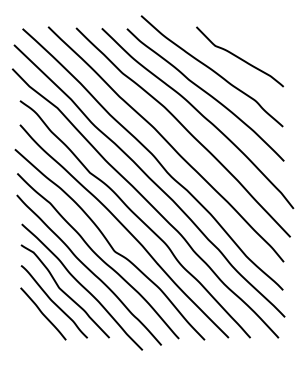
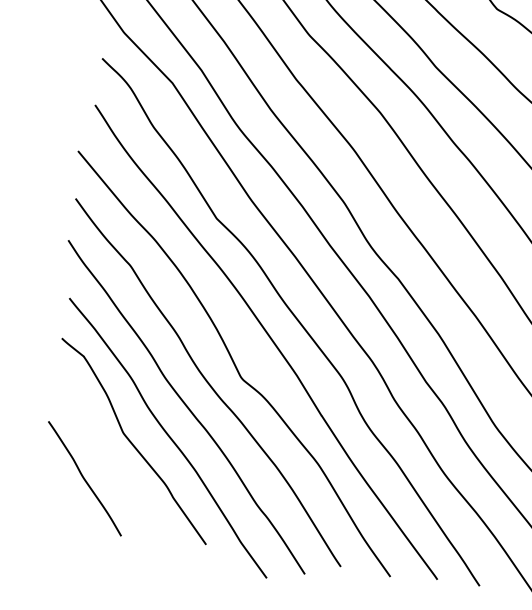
curve: (53, 301) -> (108, 457), removed

